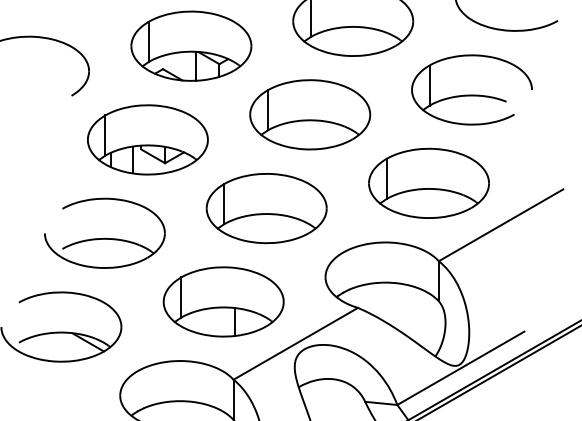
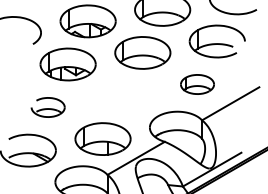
part: (428, 183) -> (197, 84), size x0.6
part: (266, 207) -> (122, 95), removed
part: (103, 233) -> (47, 107), size x0.6

